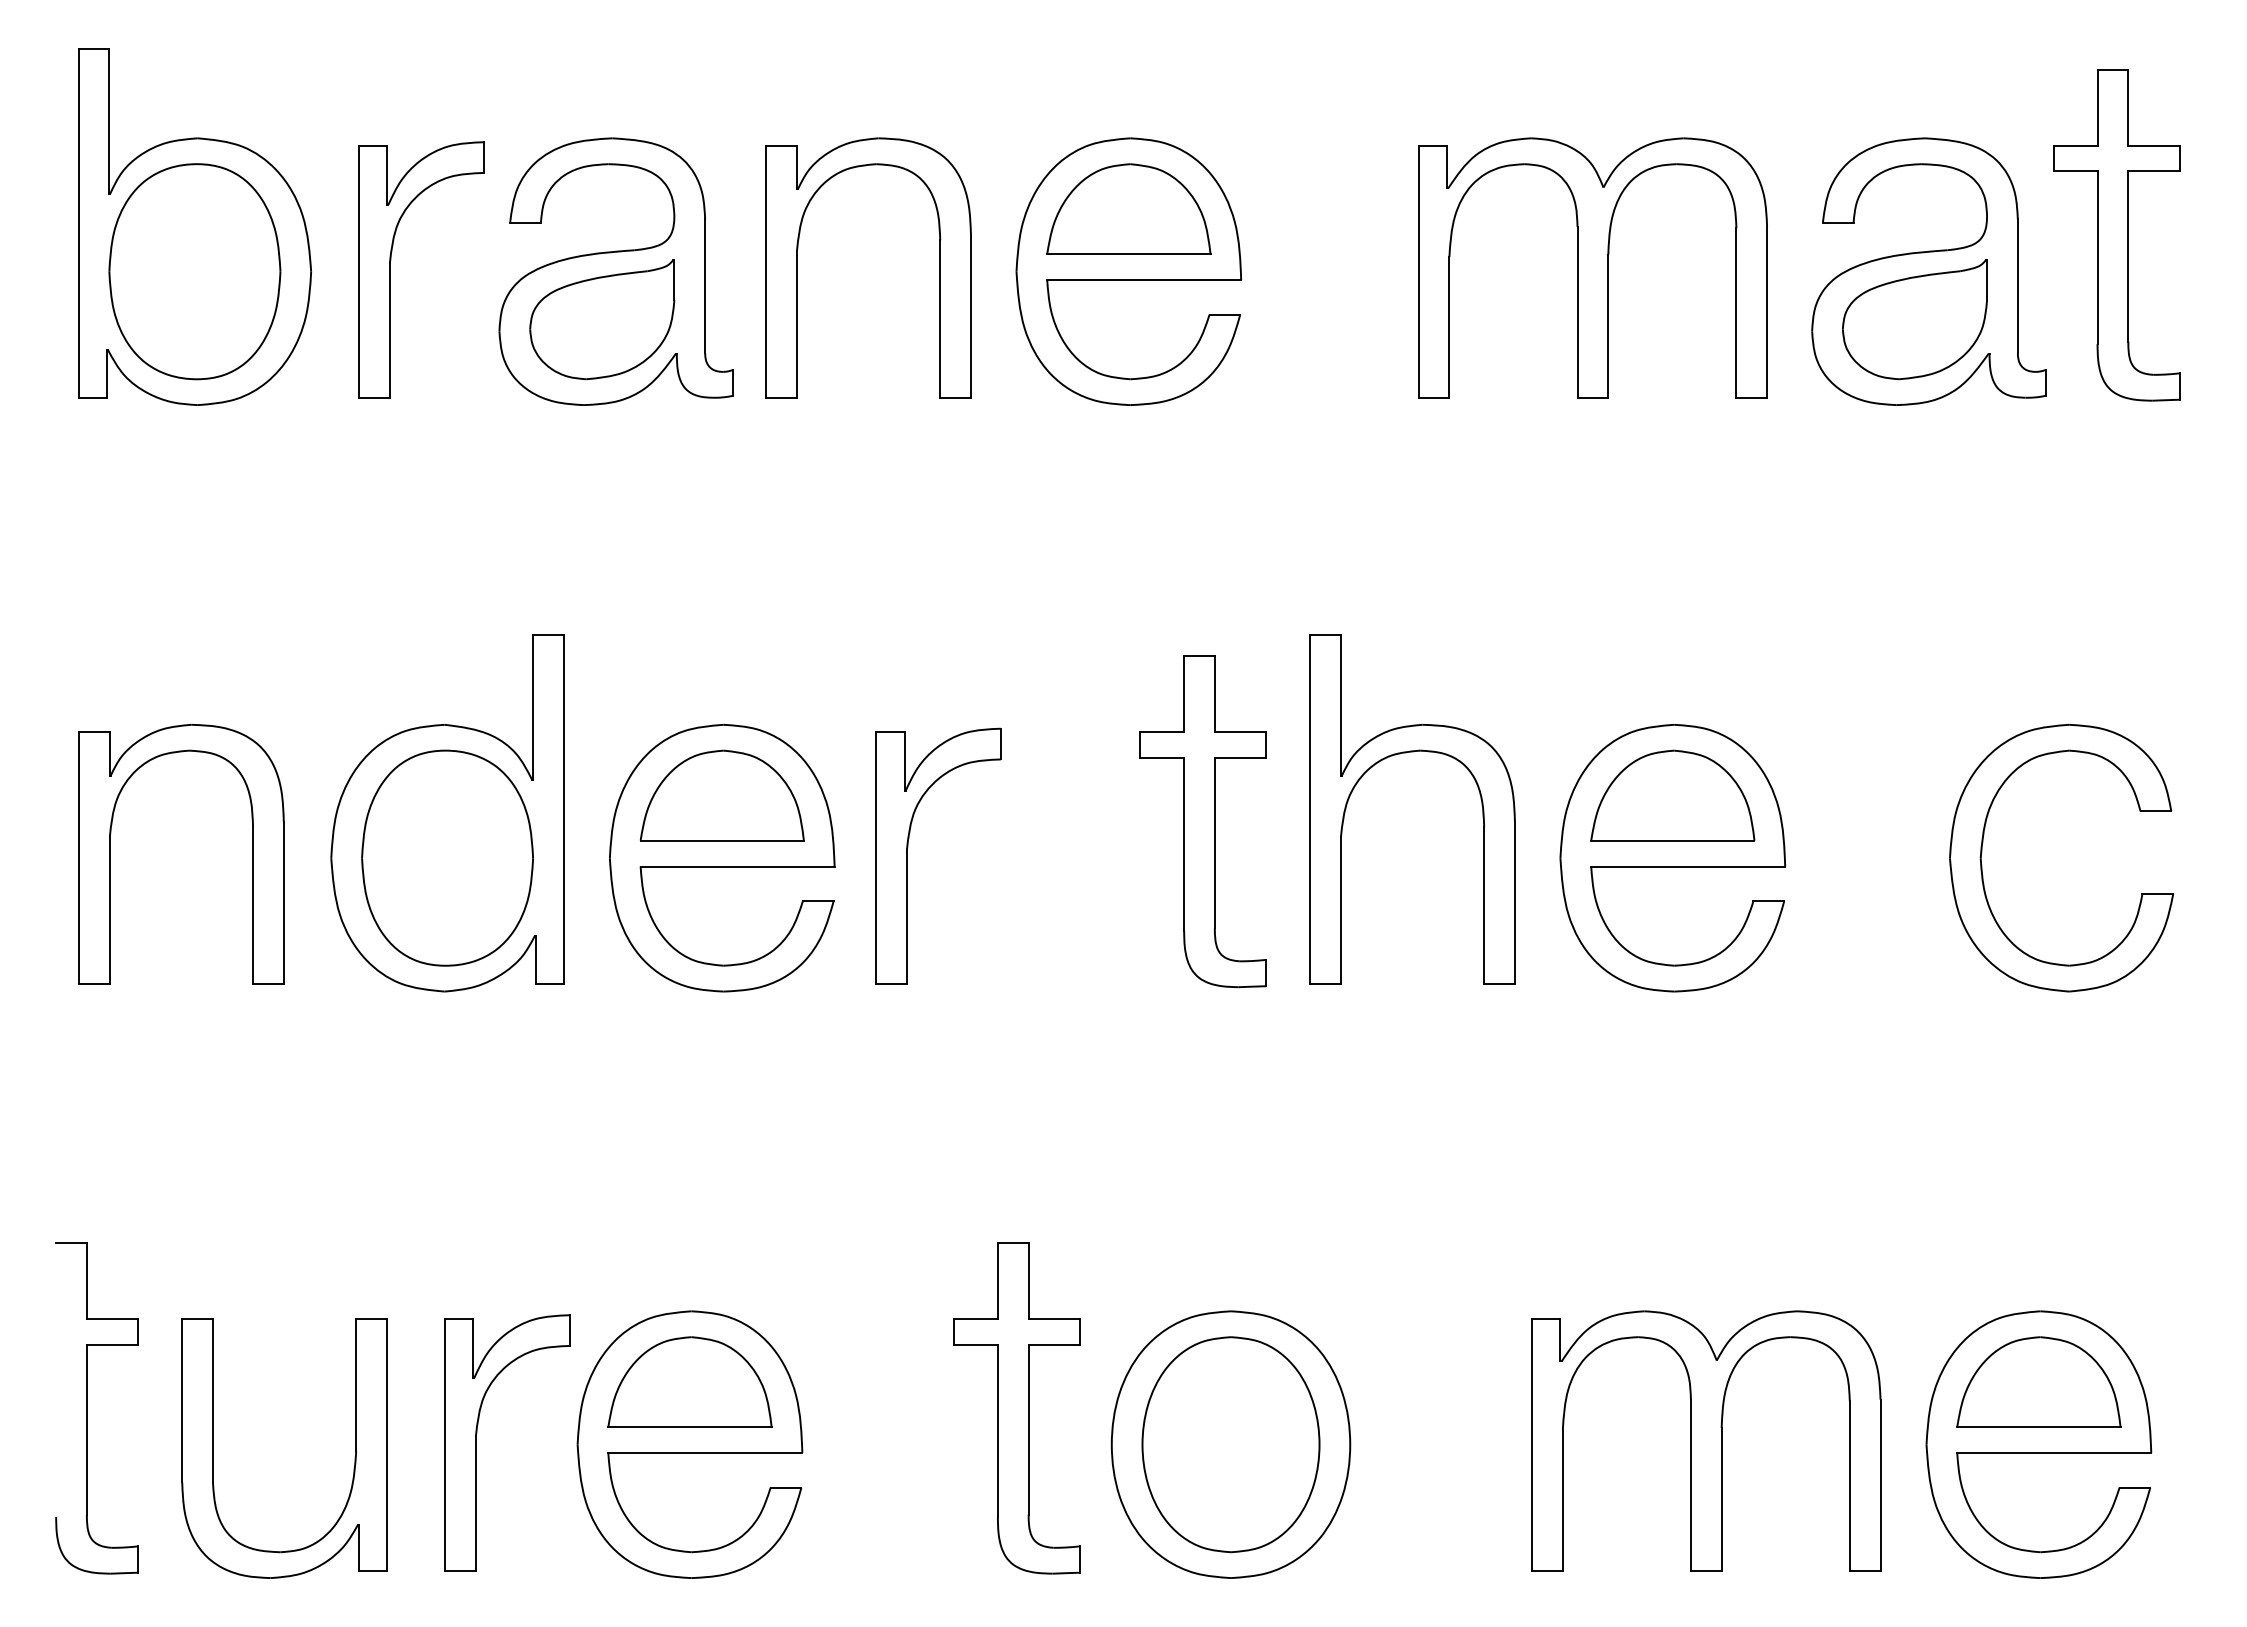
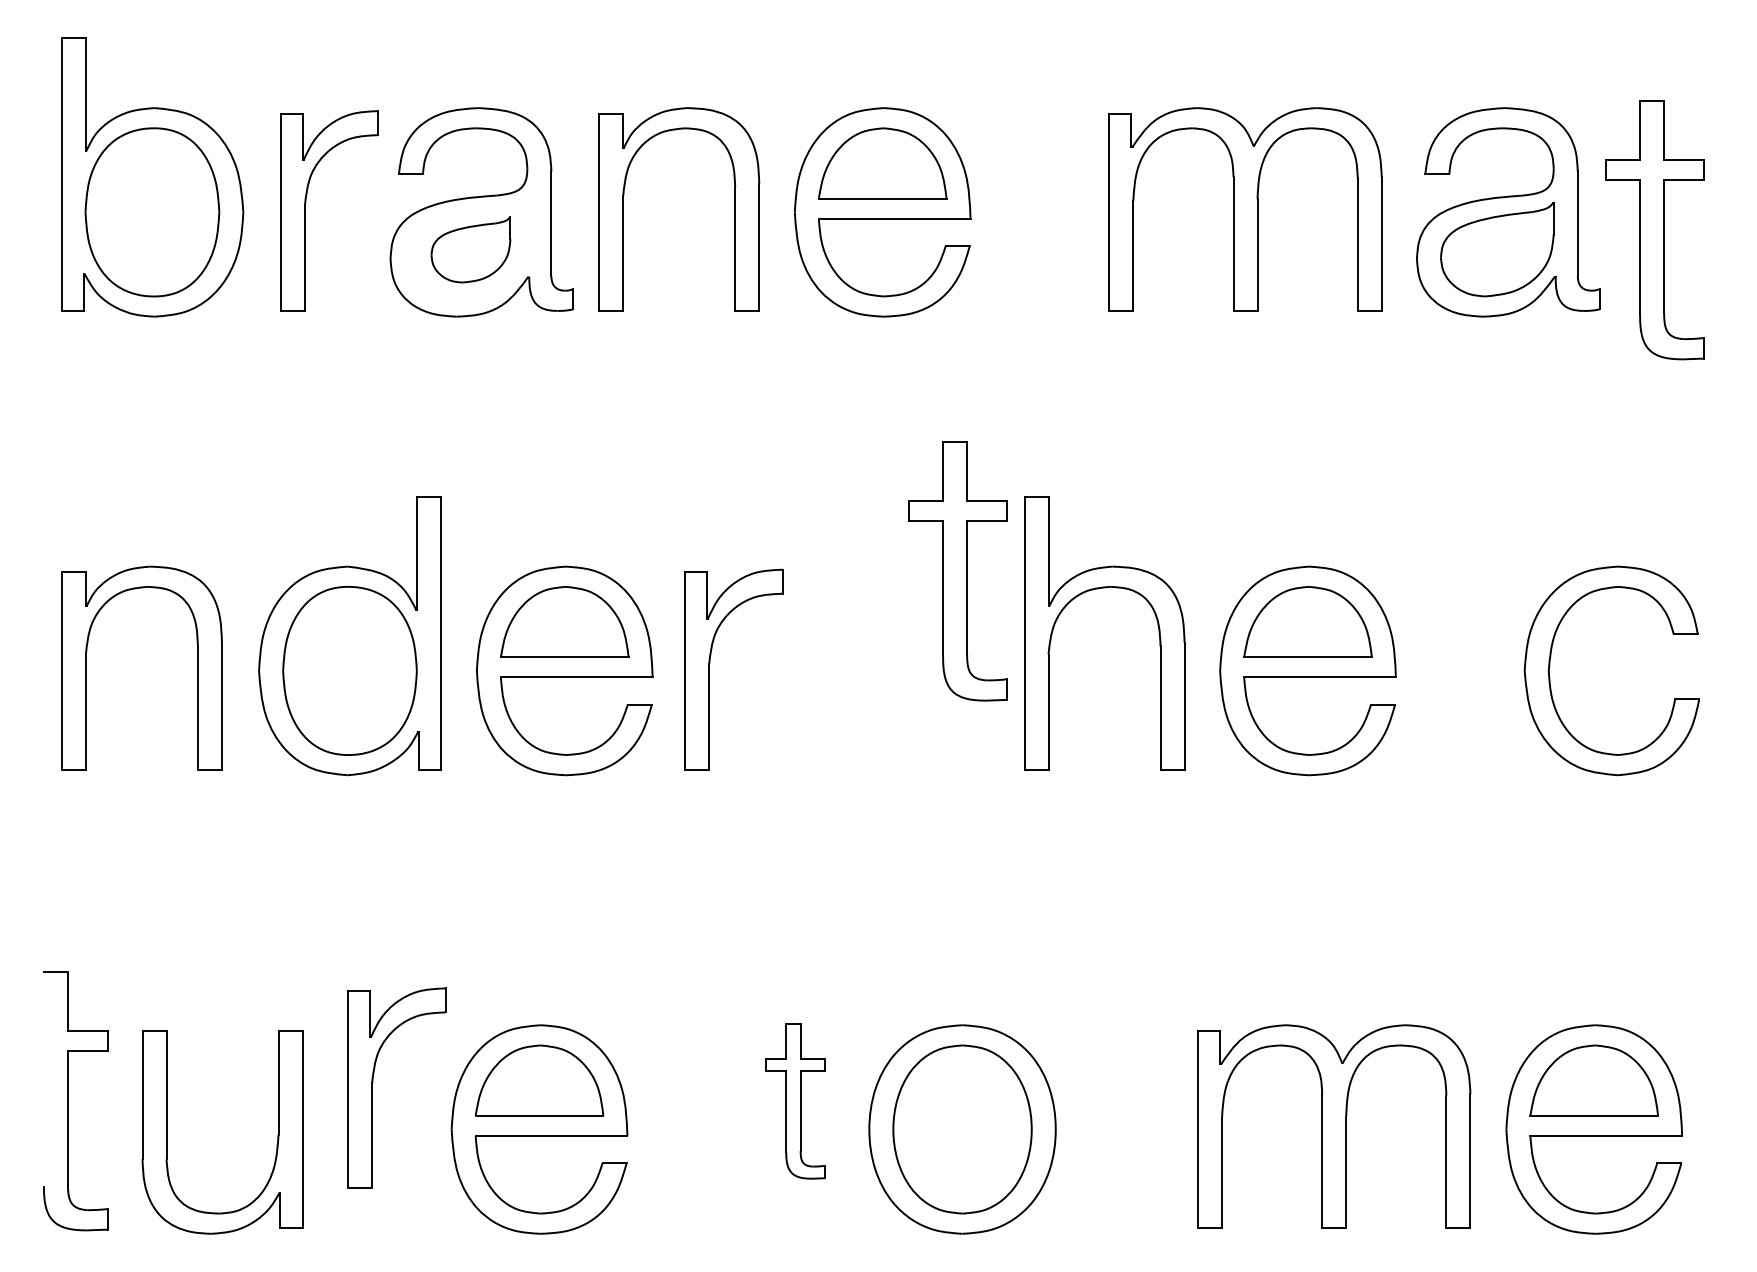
part: (2116, 235) -> (1654, 230), moved
part: (602, 319) -> (471, 249), size x0.7
part: (1202, 821) -> (957, 571), moved
part: (1016, 1408) -> (794, 1101), size x0.6
part: (476, 1442) -> (372, 1087), moved

